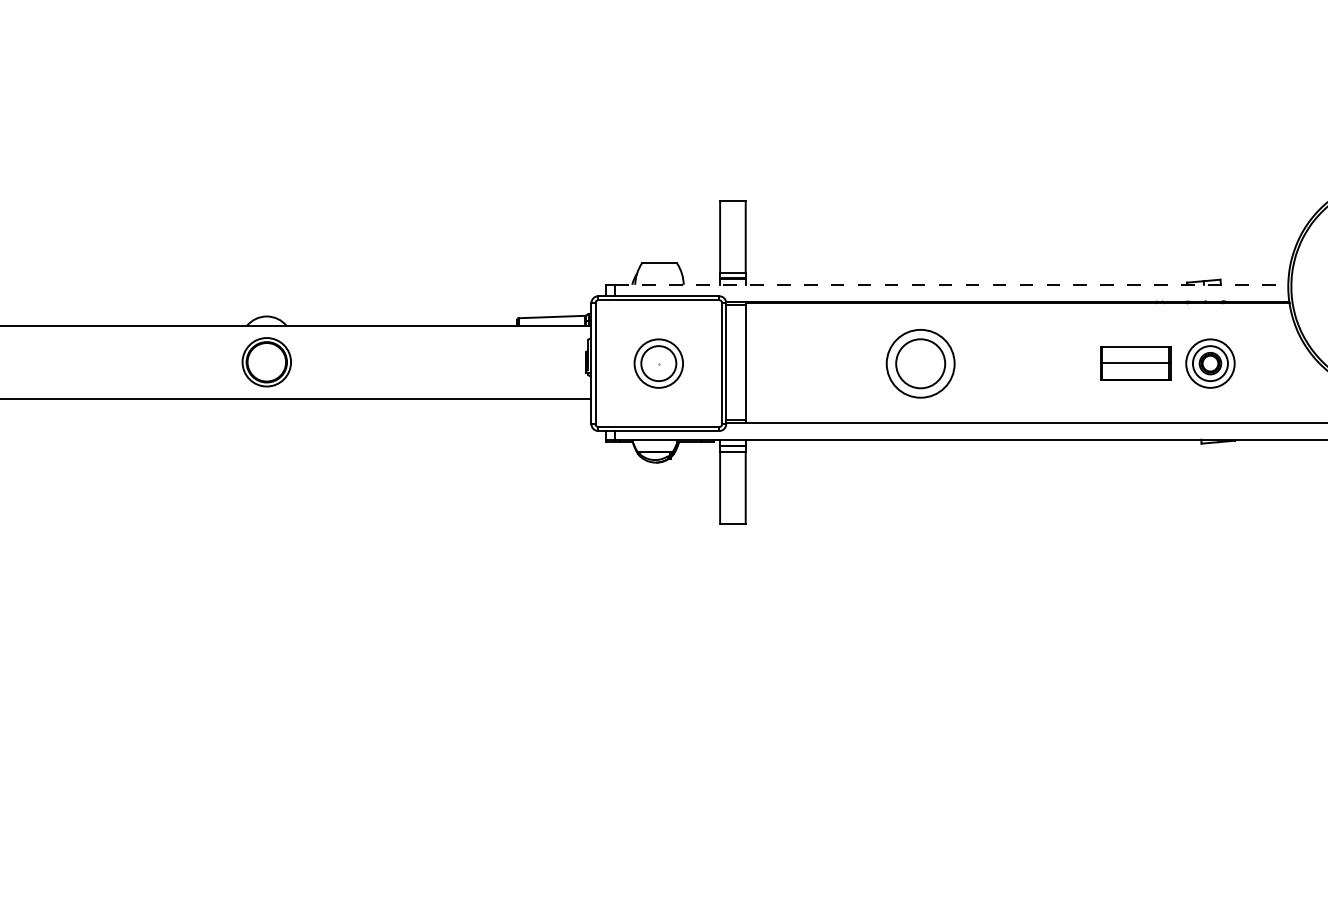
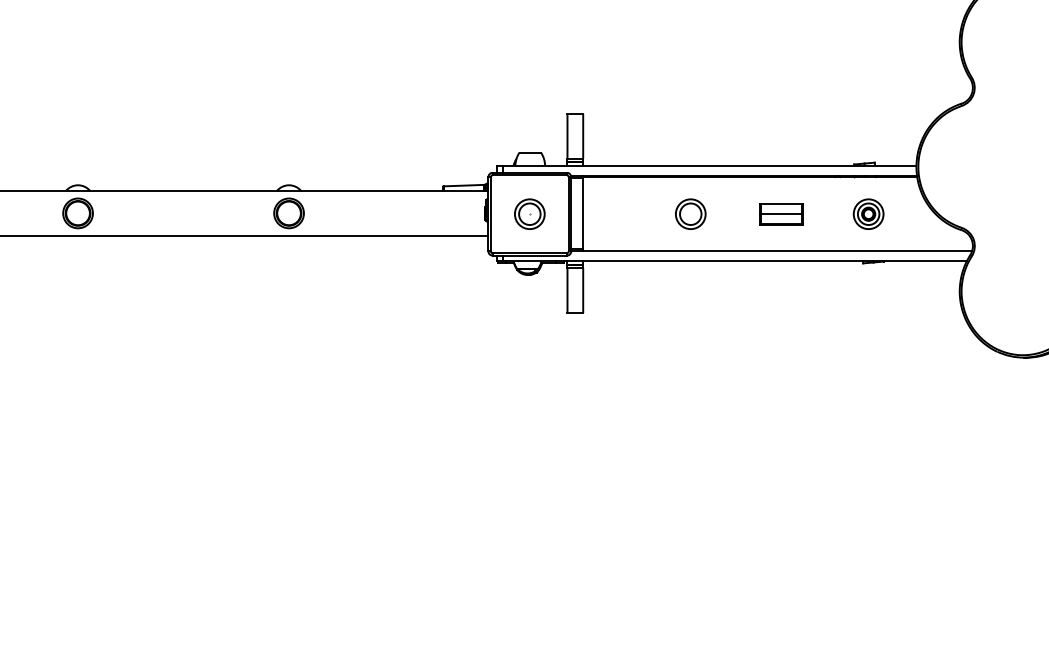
line: (951, 284) -> (709, 165), dashed -> solid
part: (920, 362) -> (690, 213), size x0.71
part: (1135, 364) -> (781, 214), moved

